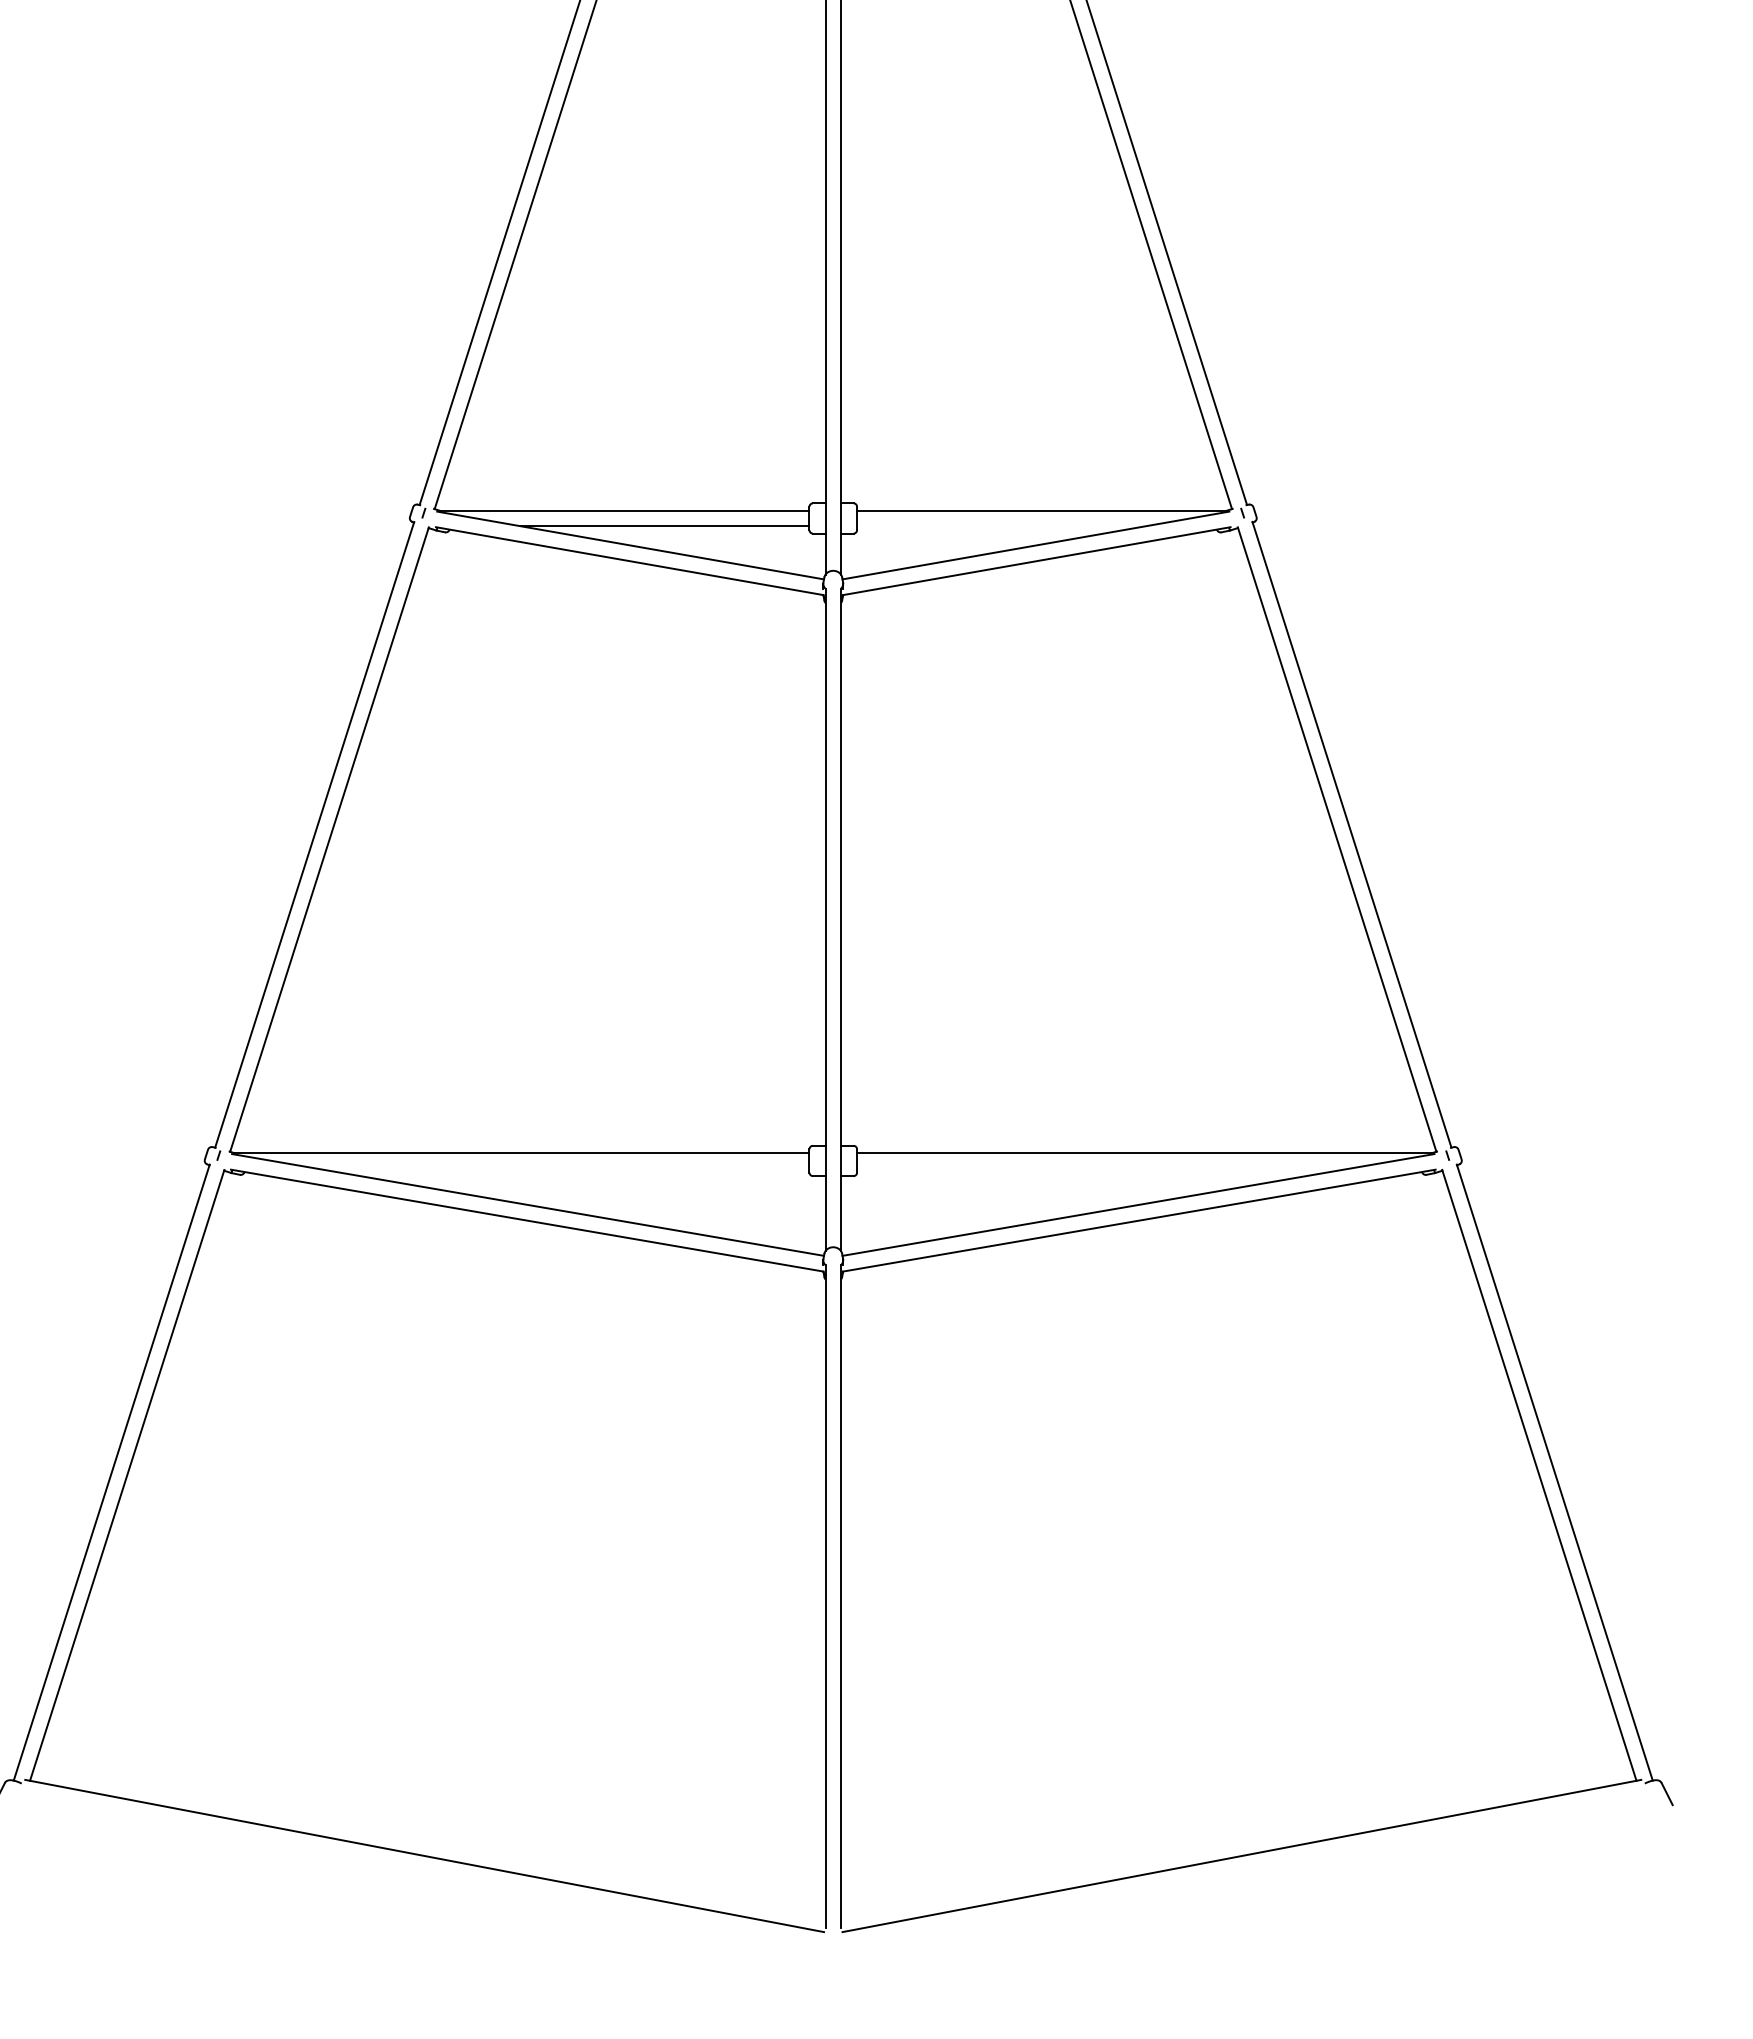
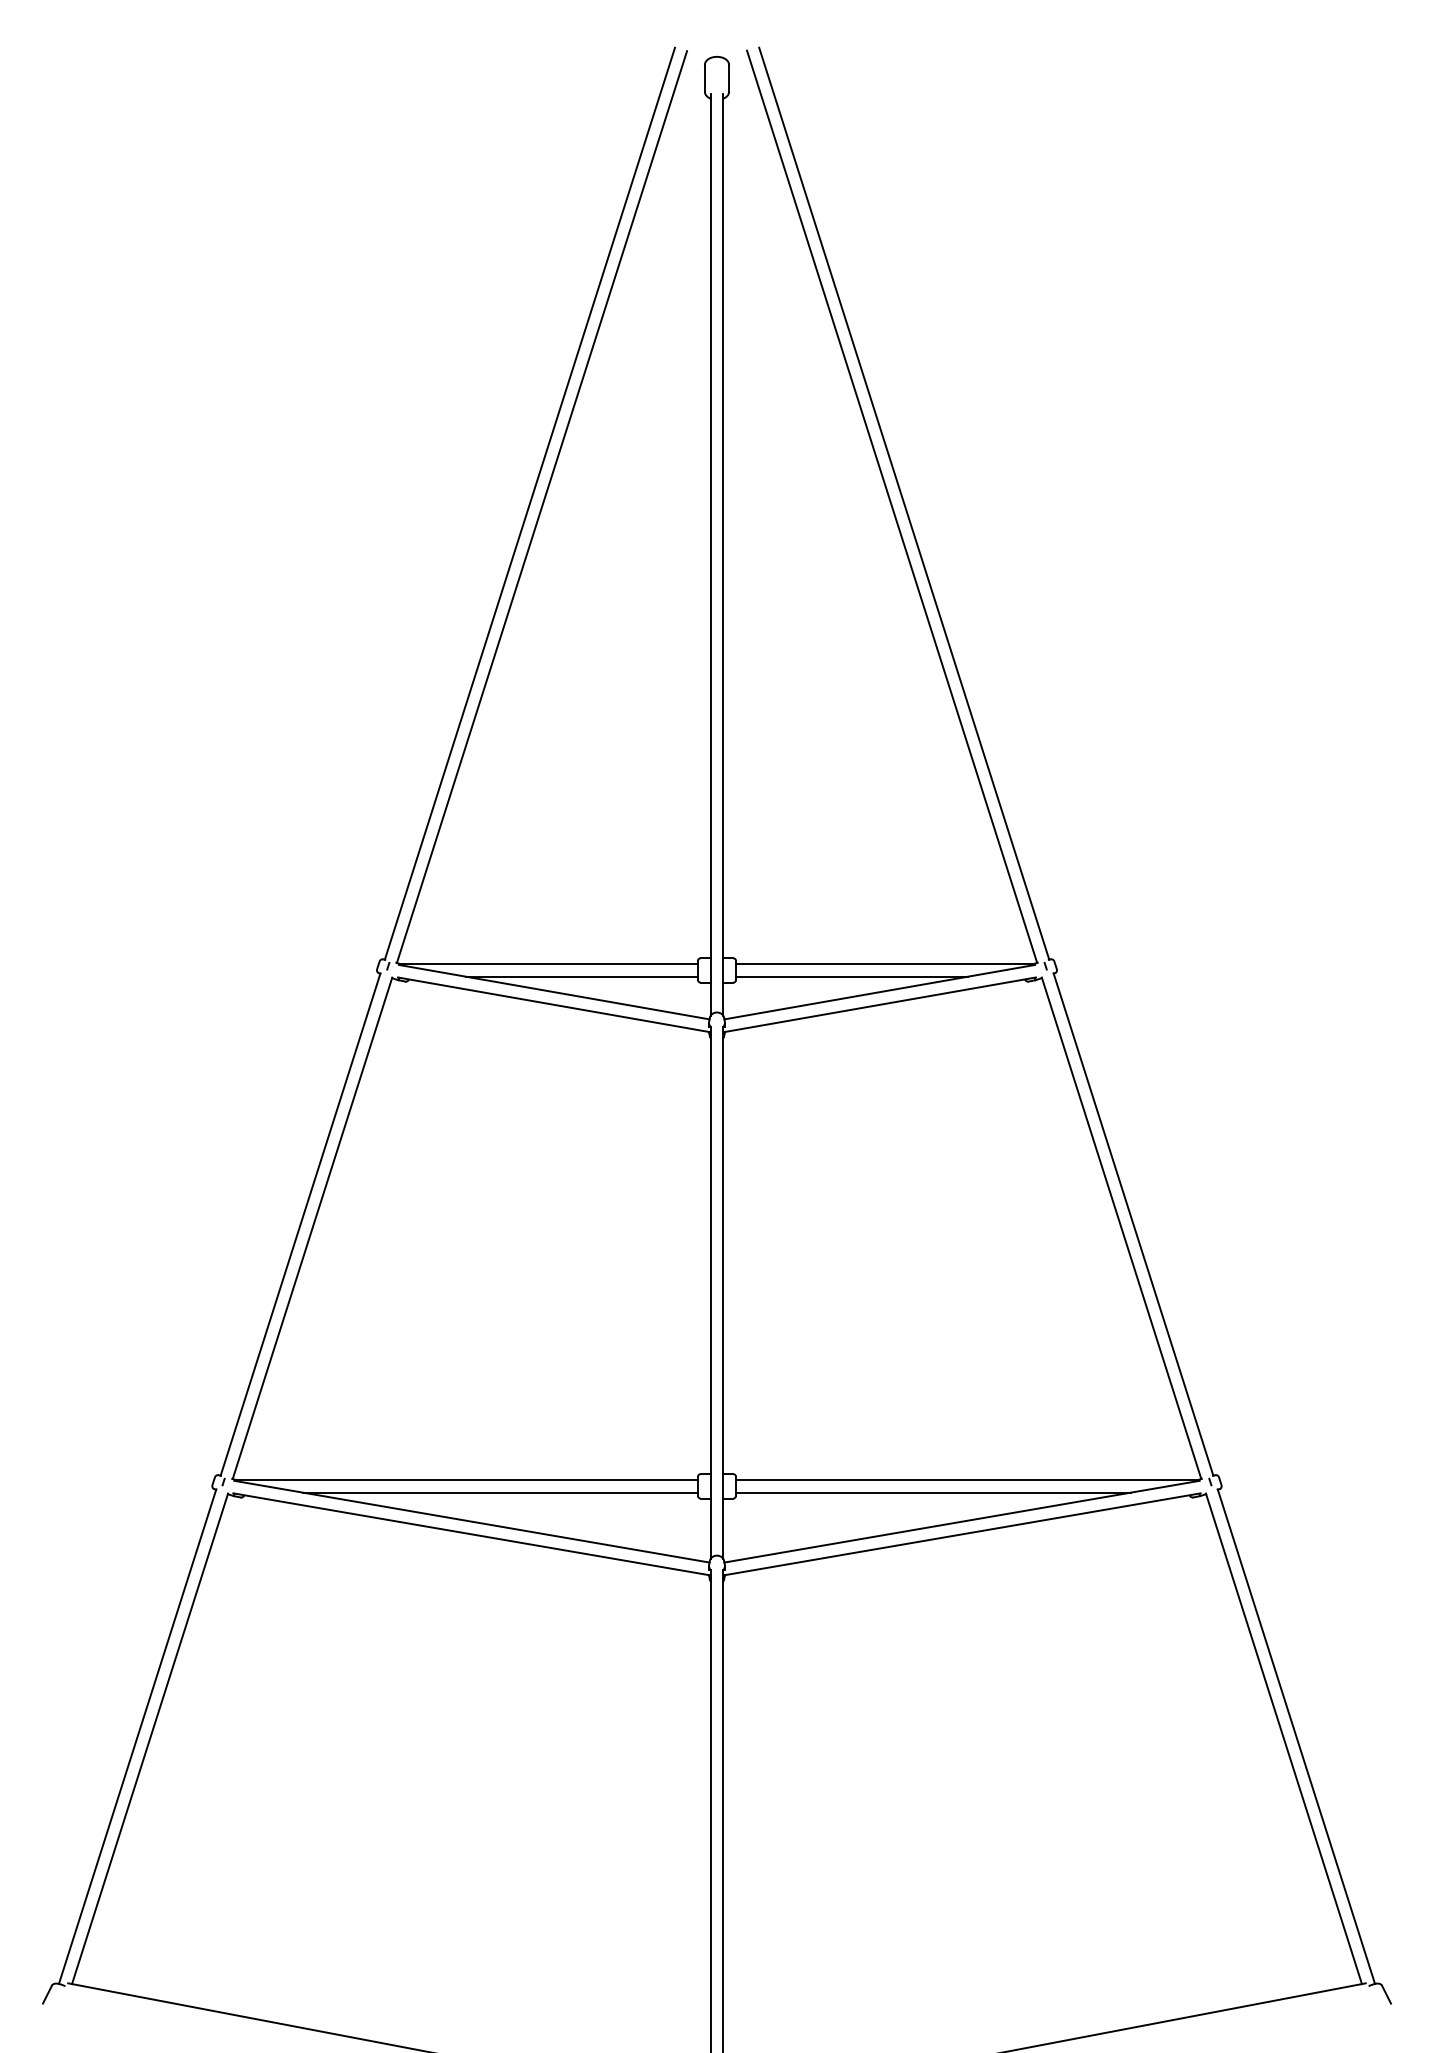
line: (1000, 525) -> (851, 976), added
line: (562, 1168) -> (499, 1492), added
line: (1102, 1168) -> (933, 1492), added

